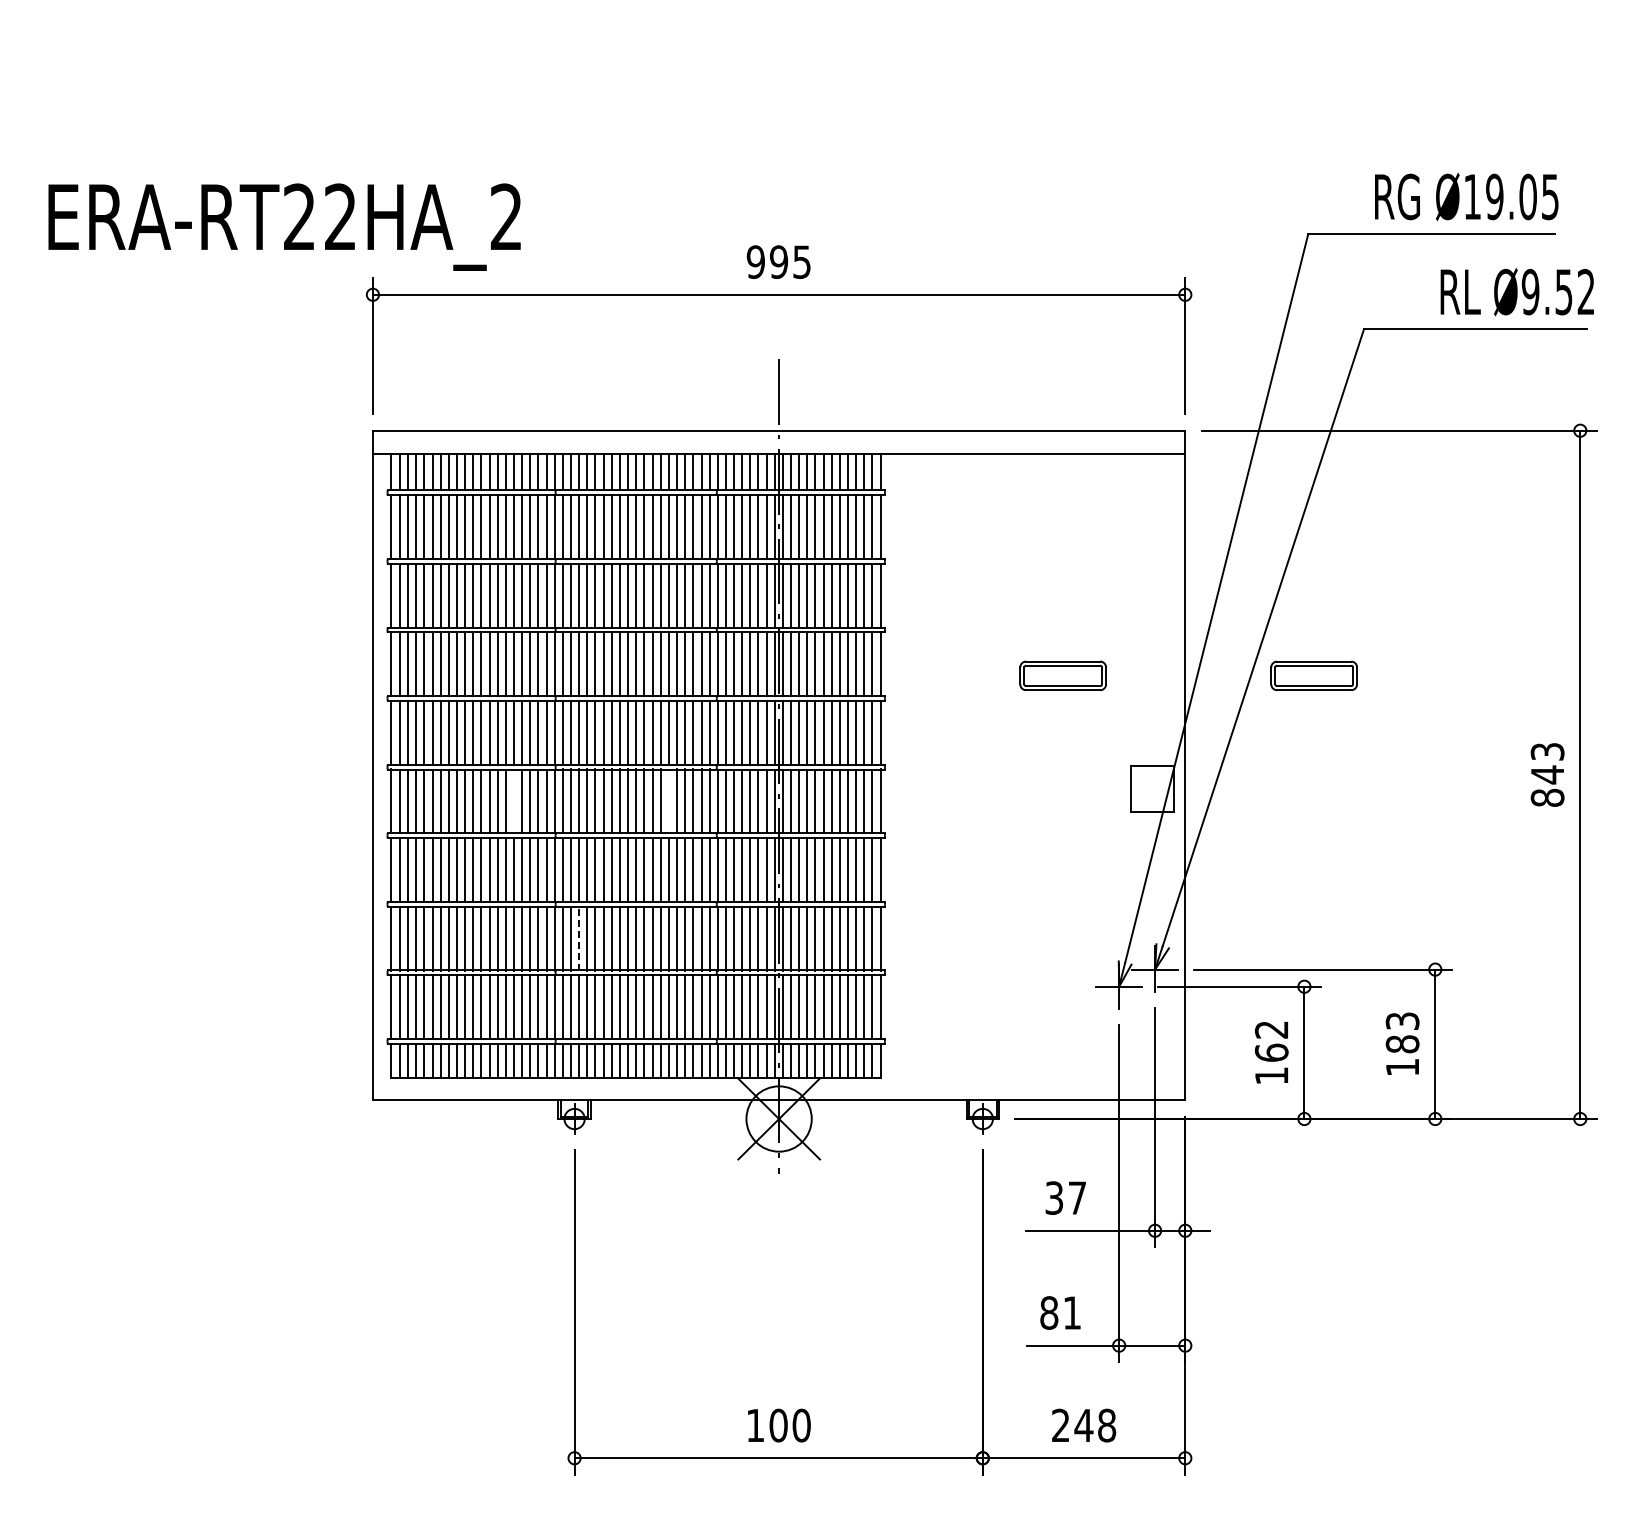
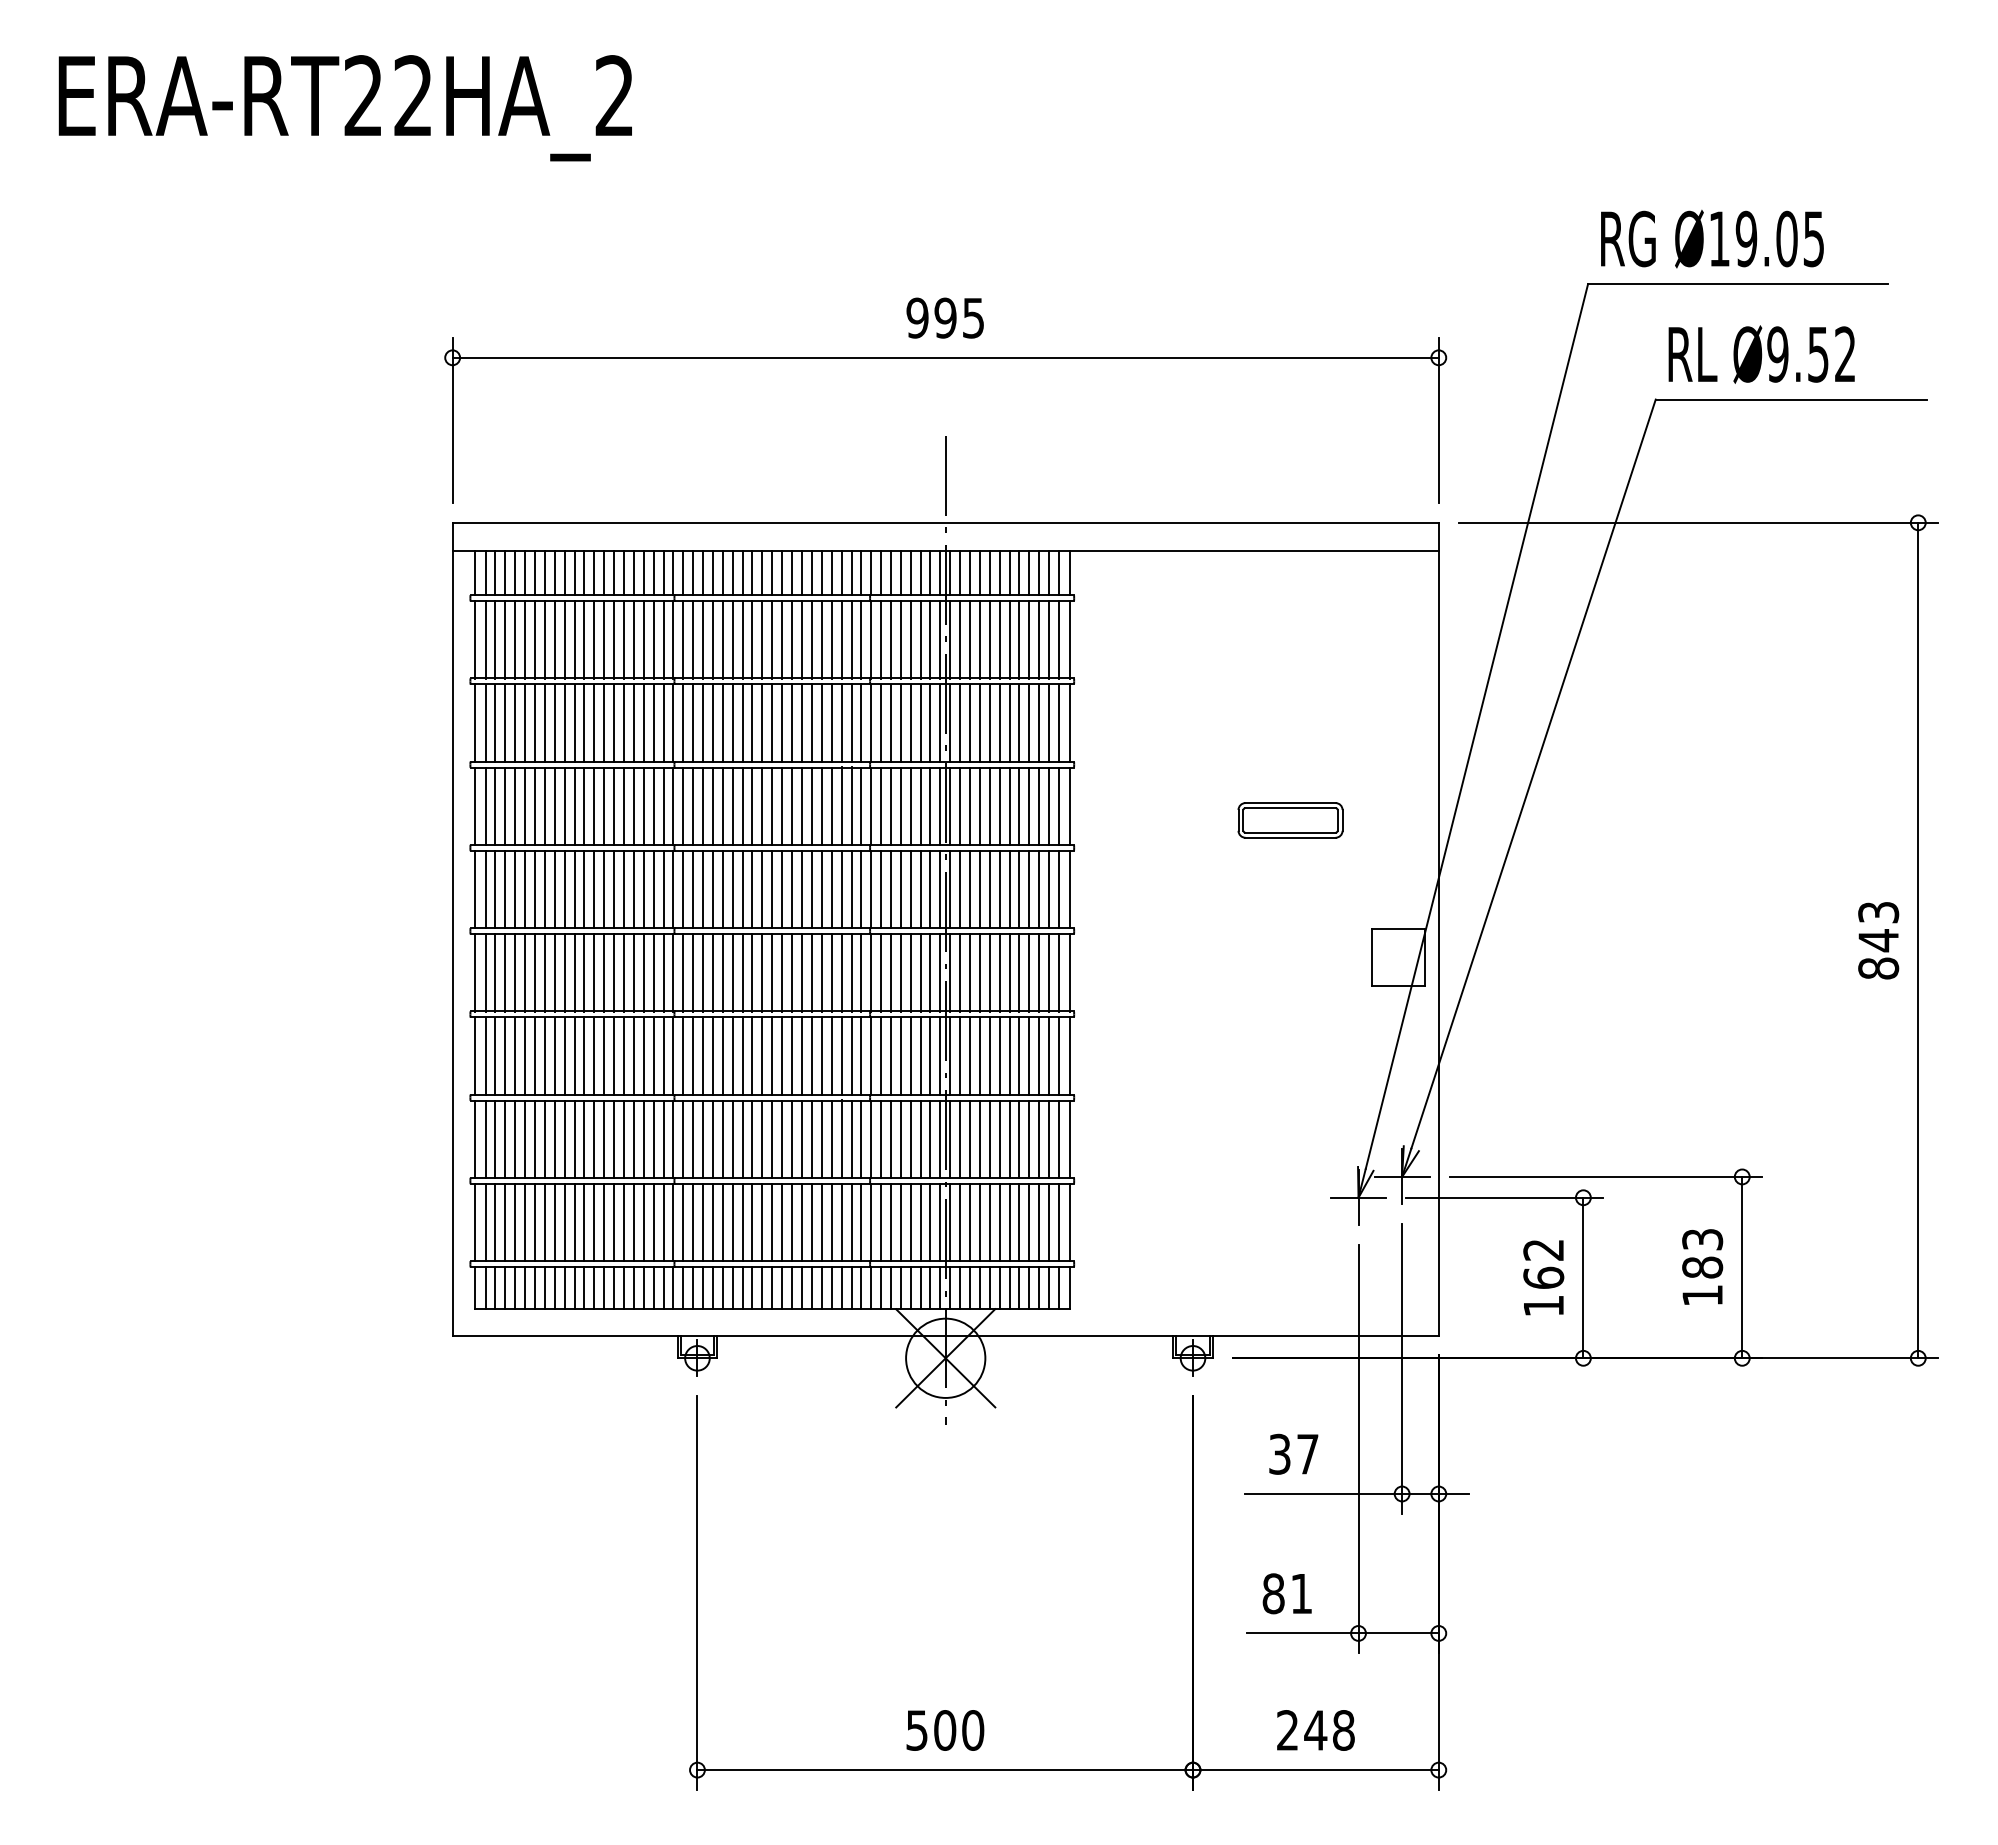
text: (1466, 197) -> (1712, 239), moved
text: (284, 226) -> (345, 107), moved
text: (1516, 292) -> (1760, 355), moved
part: (1313, 675) -> (1594, 819), removed
line: (514, 801) -> (624, 972), added
line: (668, 801) -> (811, 972), added
line: (579, 938) -> (703, 1139), dashed -> solid
text: (754, 1425) -> (915, 1730), 100 -> 500

